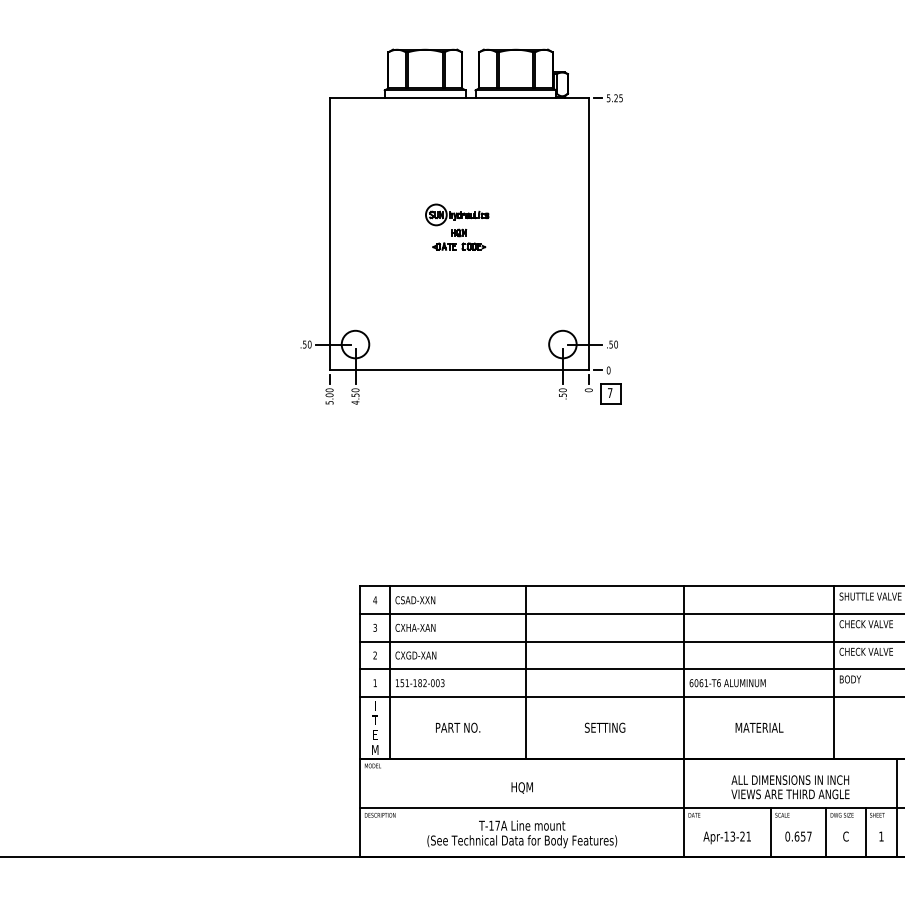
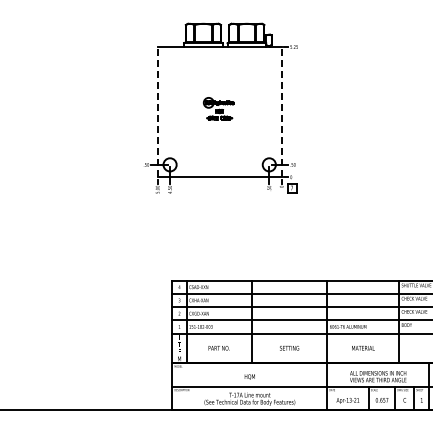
line: (329, 233) -> (157, 111), solid -> dashed
line: (588, 233) -> (281, 111), solid -> dashed

